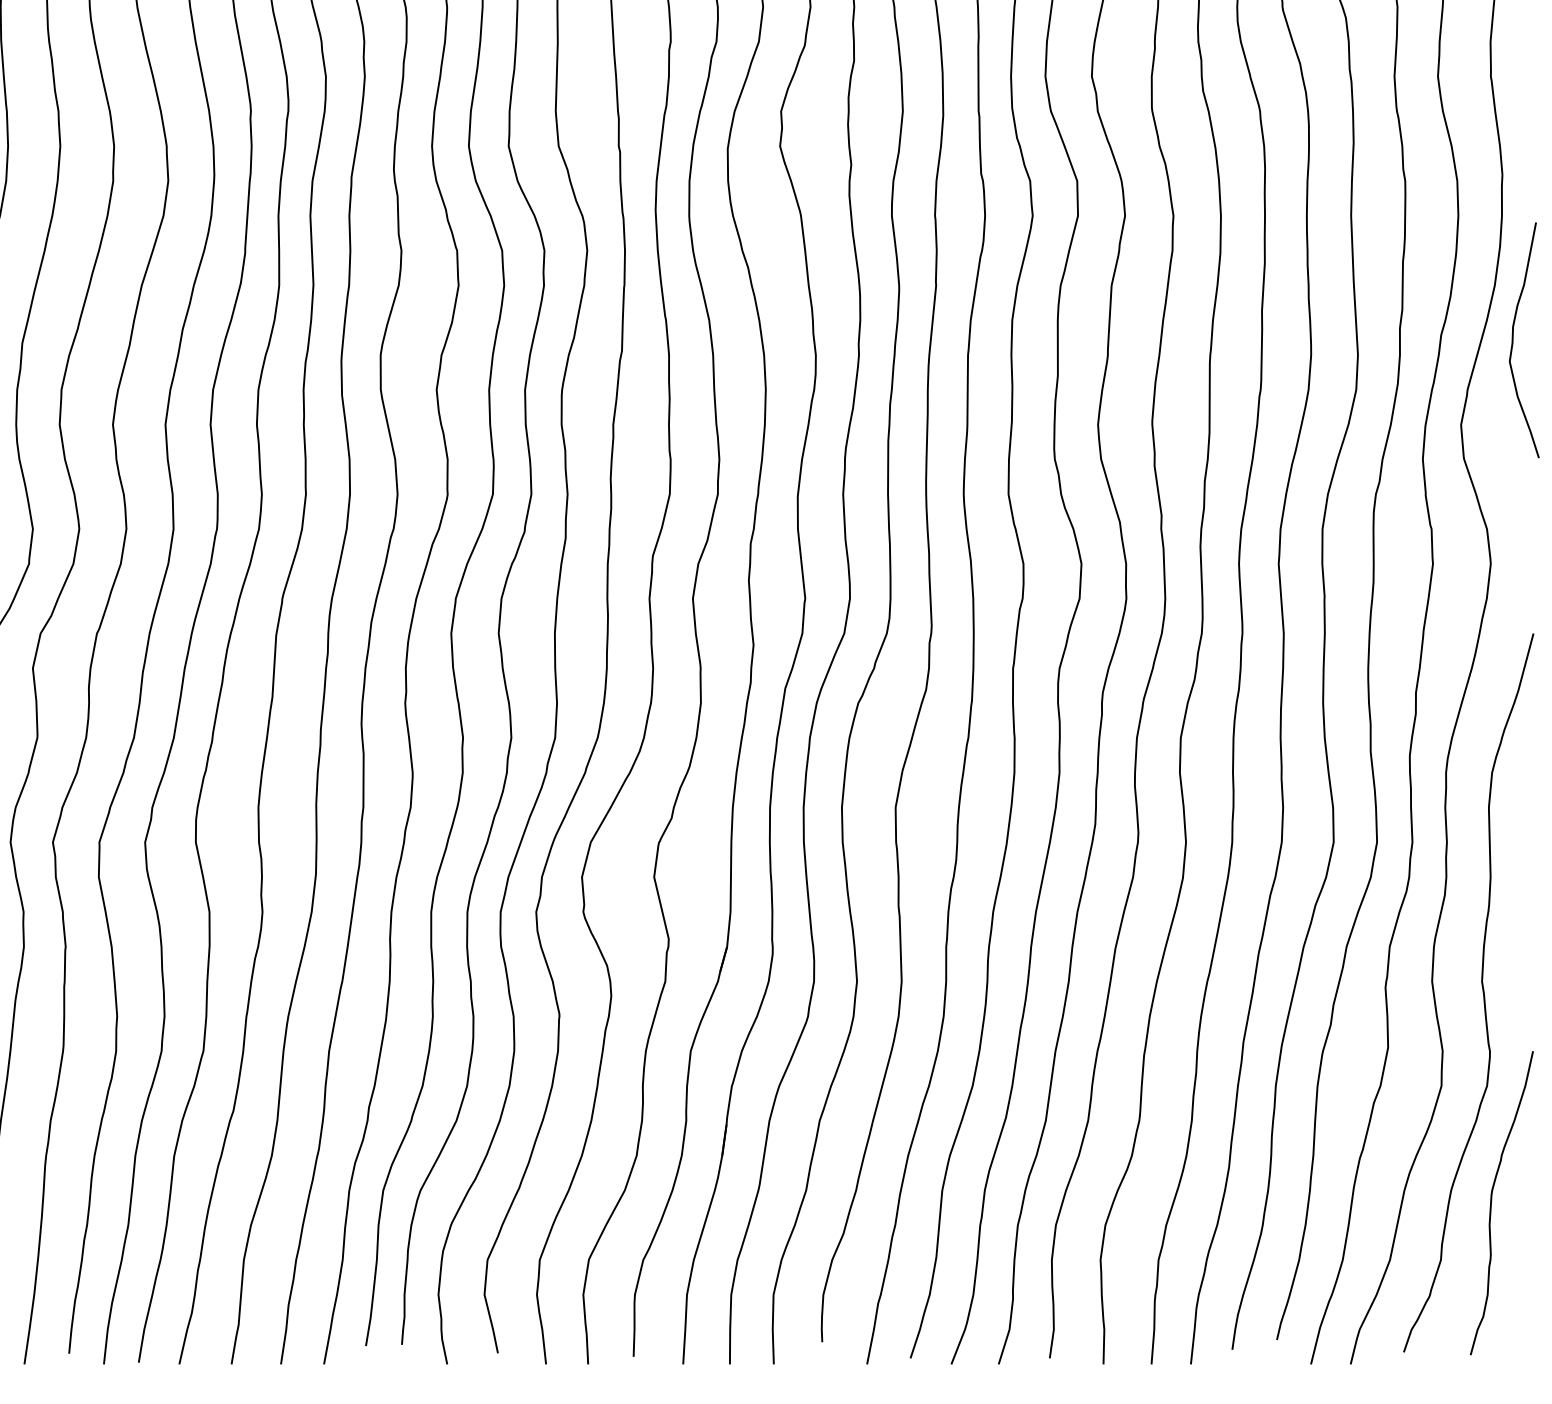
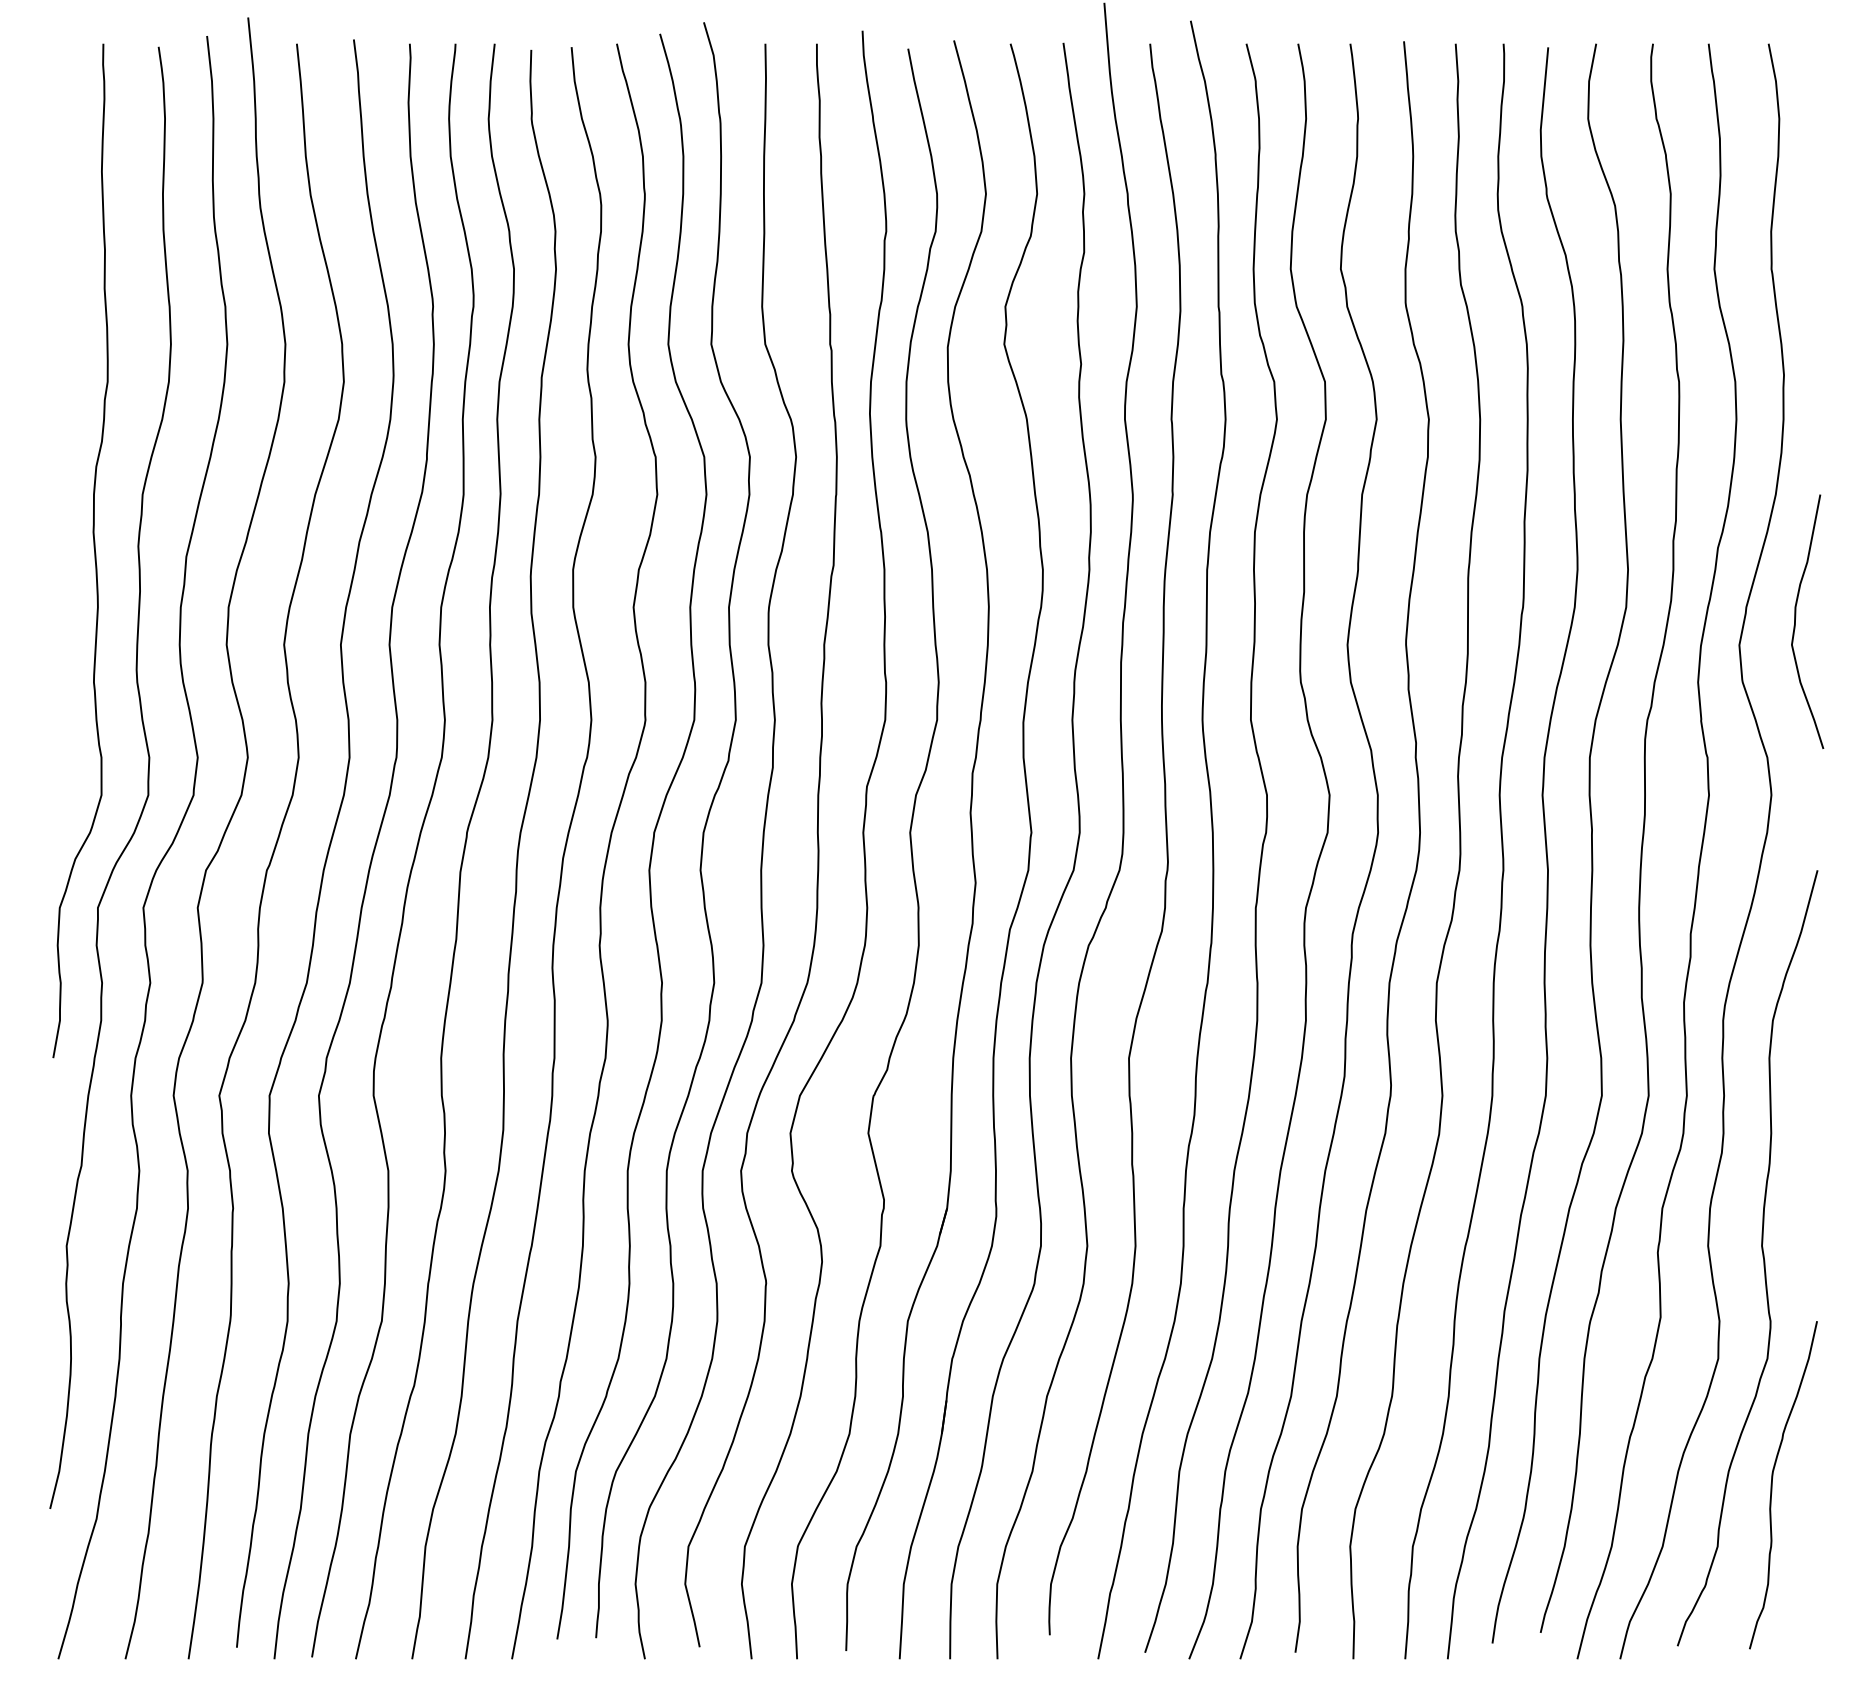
curve: (1513, 336) -> (1796, 617), moved

